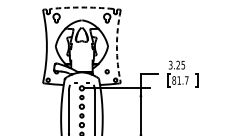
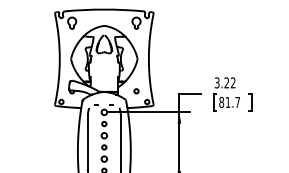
arc: (82, 7) -> (104, 9), dashed -> solid
arc: (116, 46) -> (148, 59), dashed -> solid
text: (182, 64) -> (232, 82), 3.25 -> 3.22

